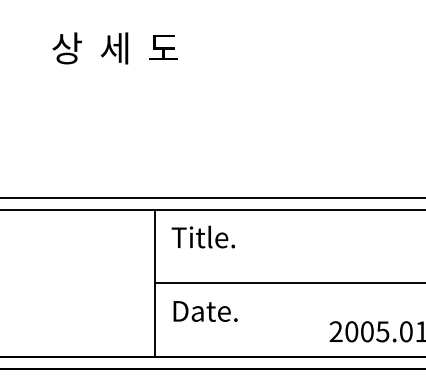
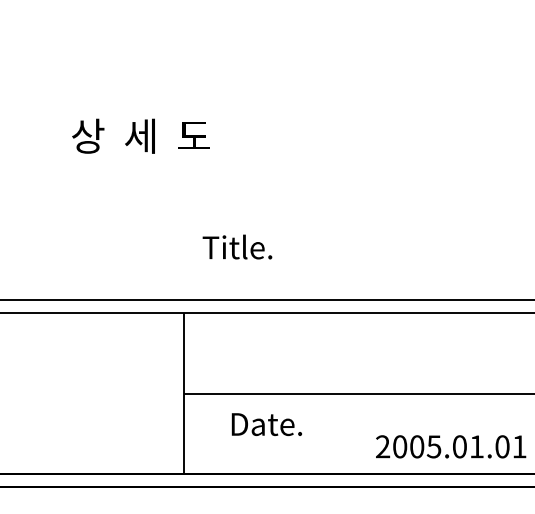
text: (203, 236) -> (237, 246), moved
text: (205, 311) -> (266, 424), moved

